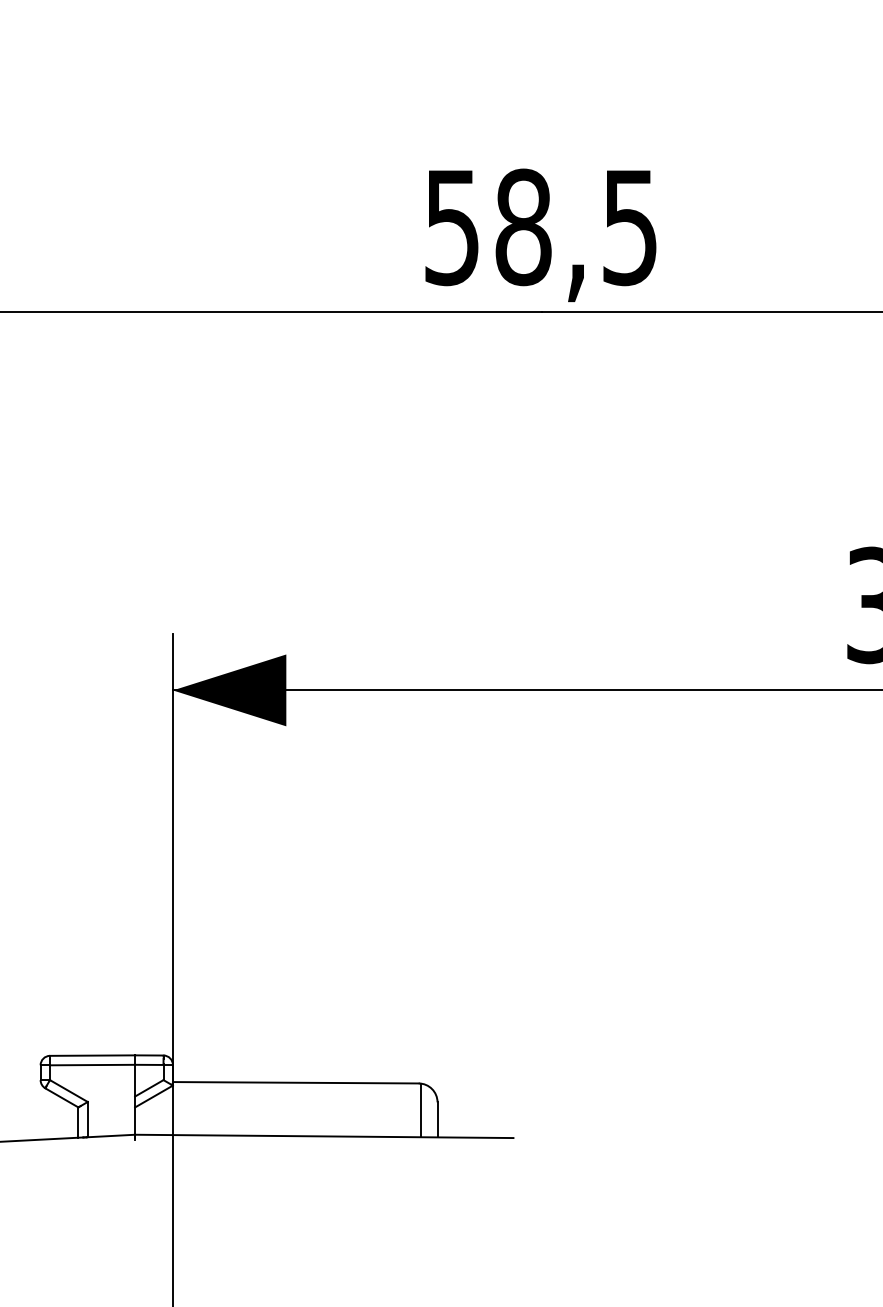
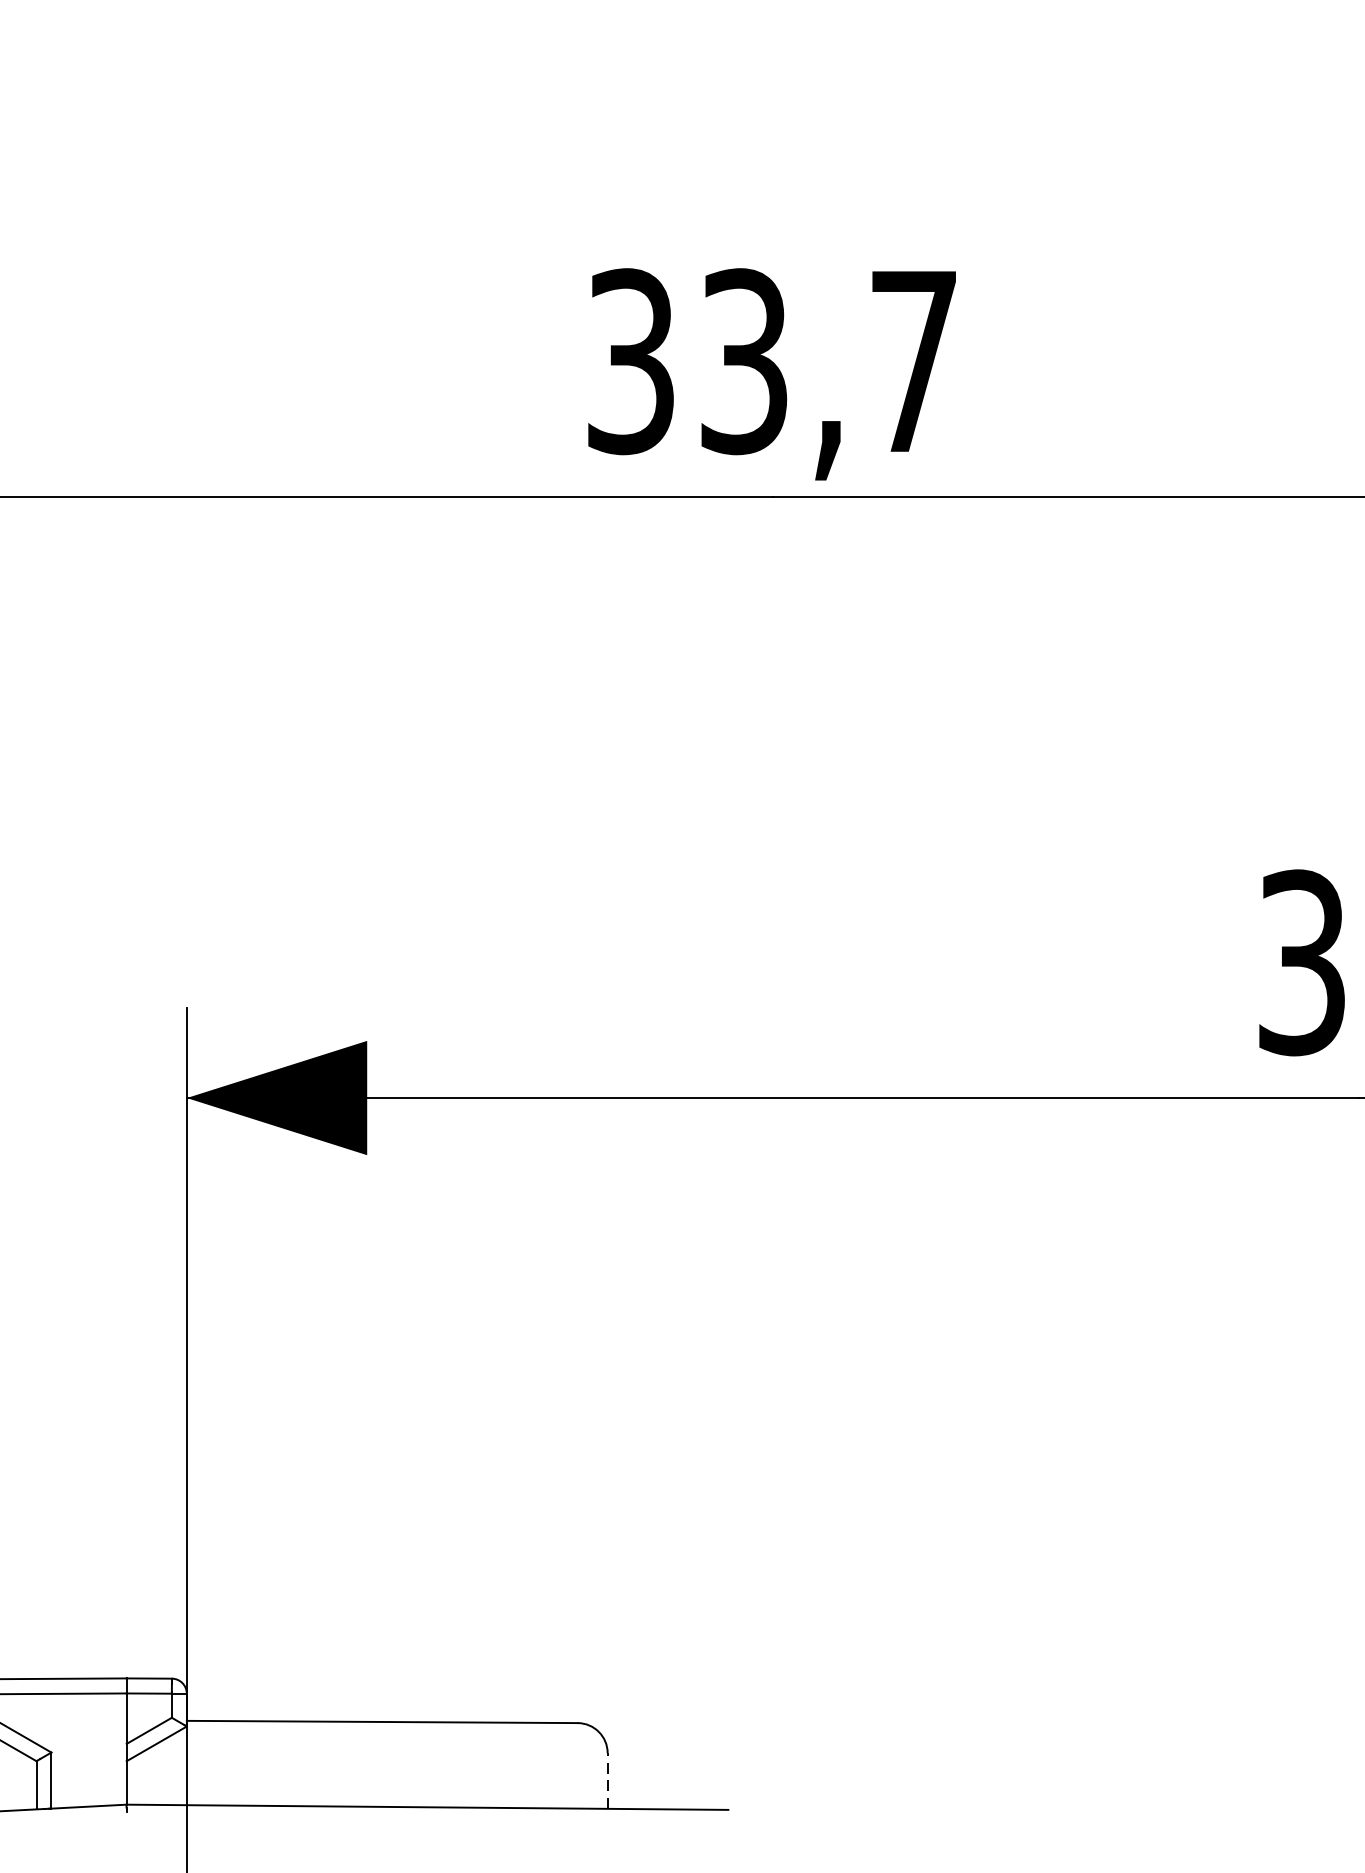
text: (540, 227) -> (771, 361), 58,5 -> 33,7
line: (421, 1110) -> (582, 1766), removed
line: (437, 1119) -> (607, 1780), solid -> dashed

